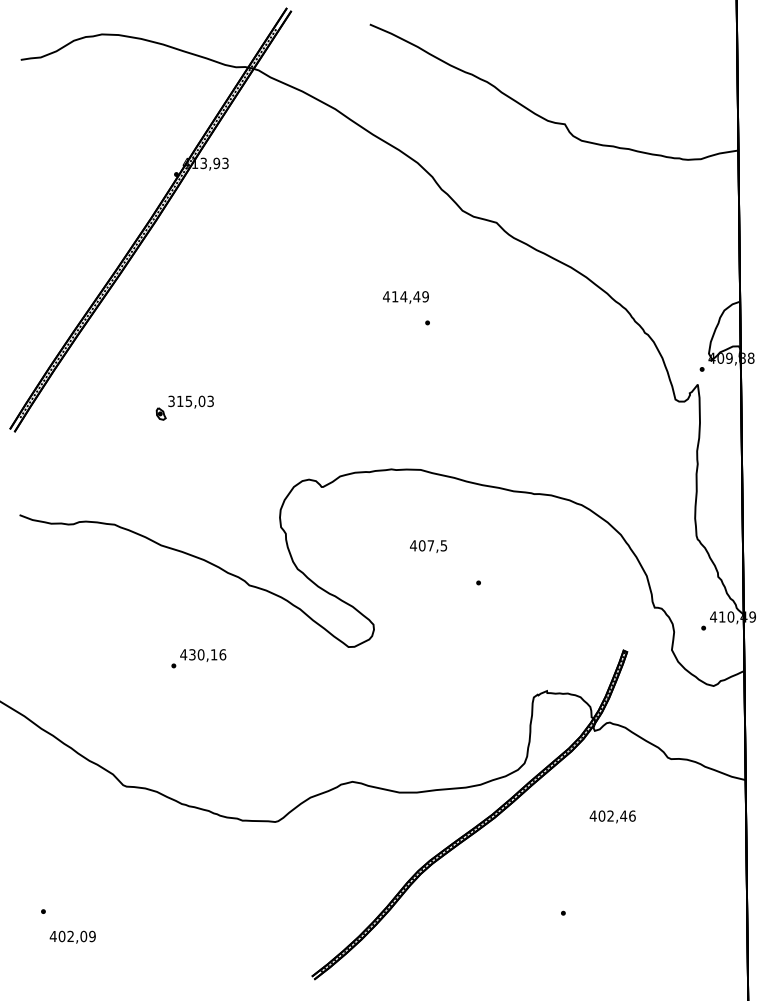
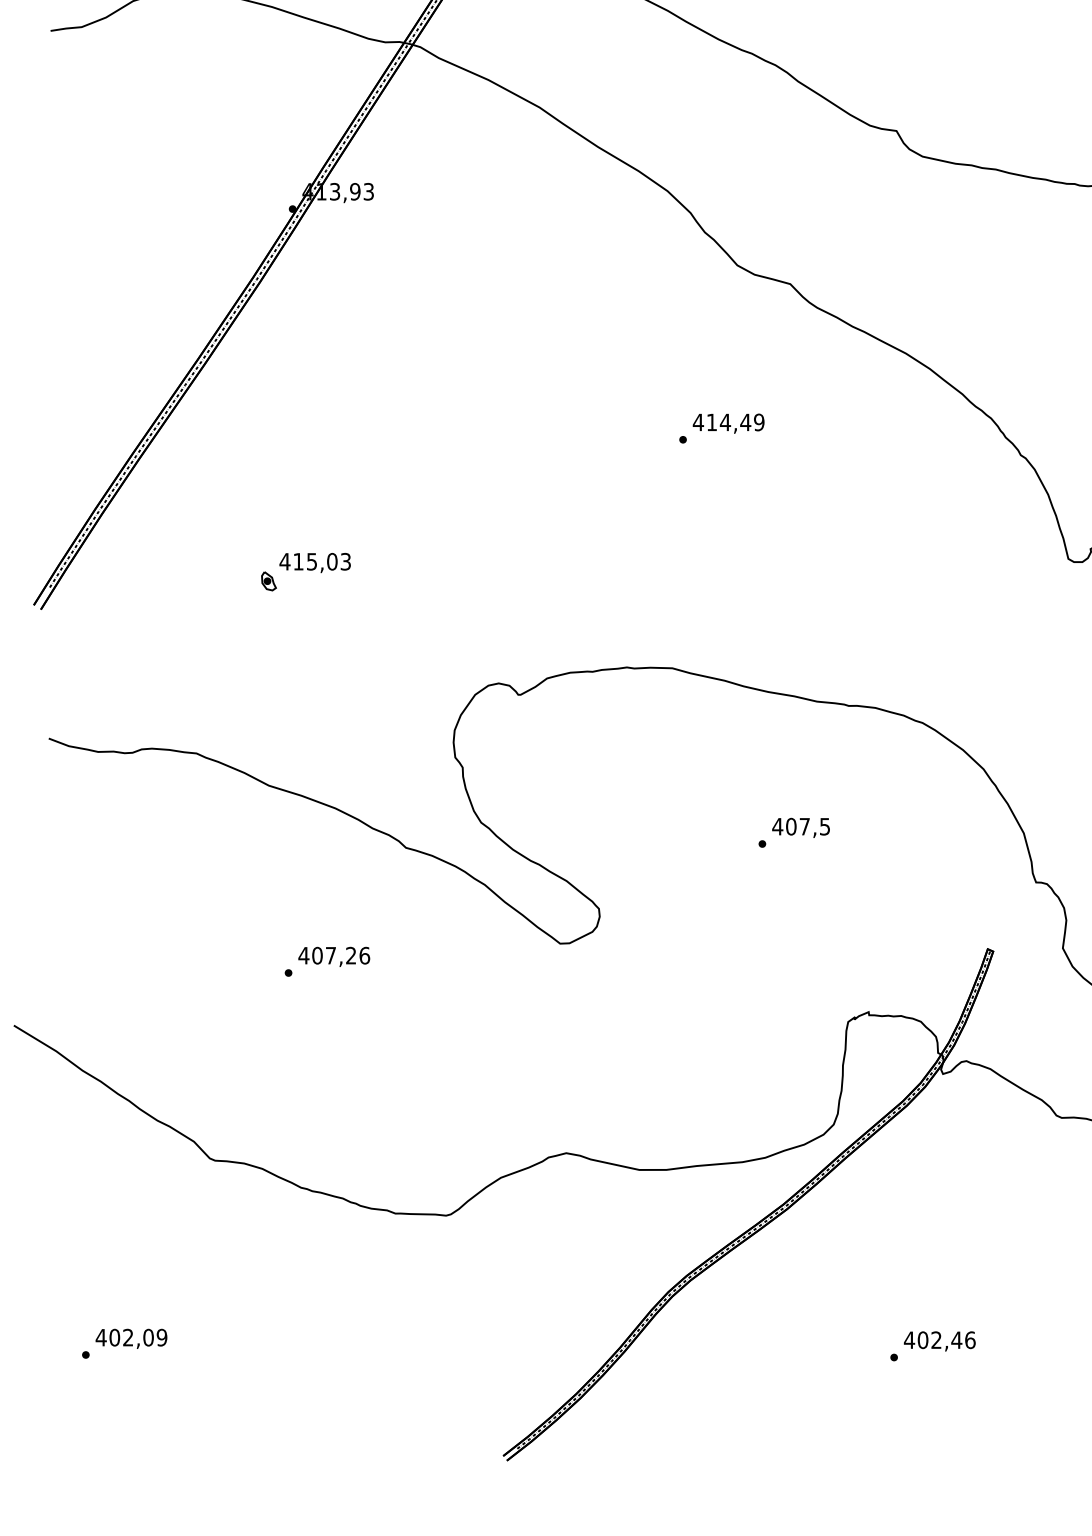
text: (405, 297) -> (727, 423), moved
text: (171, 401) -> (284, 561), 315,03 -> 415,03
text: (428, 546) -> (801, 827), moved
text: (203, 654) -> (334, 955), 430,16 -> 407,26
text: (612, 816) -> (939, 1340), moved
text: (72, 936) -> (131, 1337), moved

